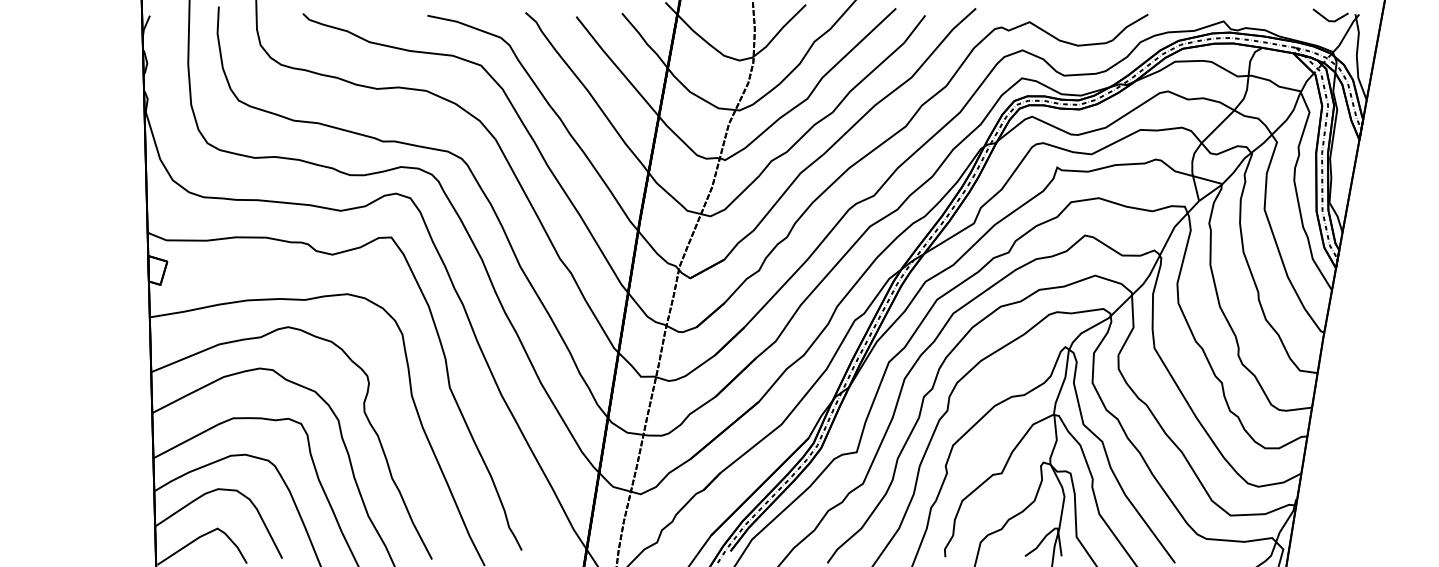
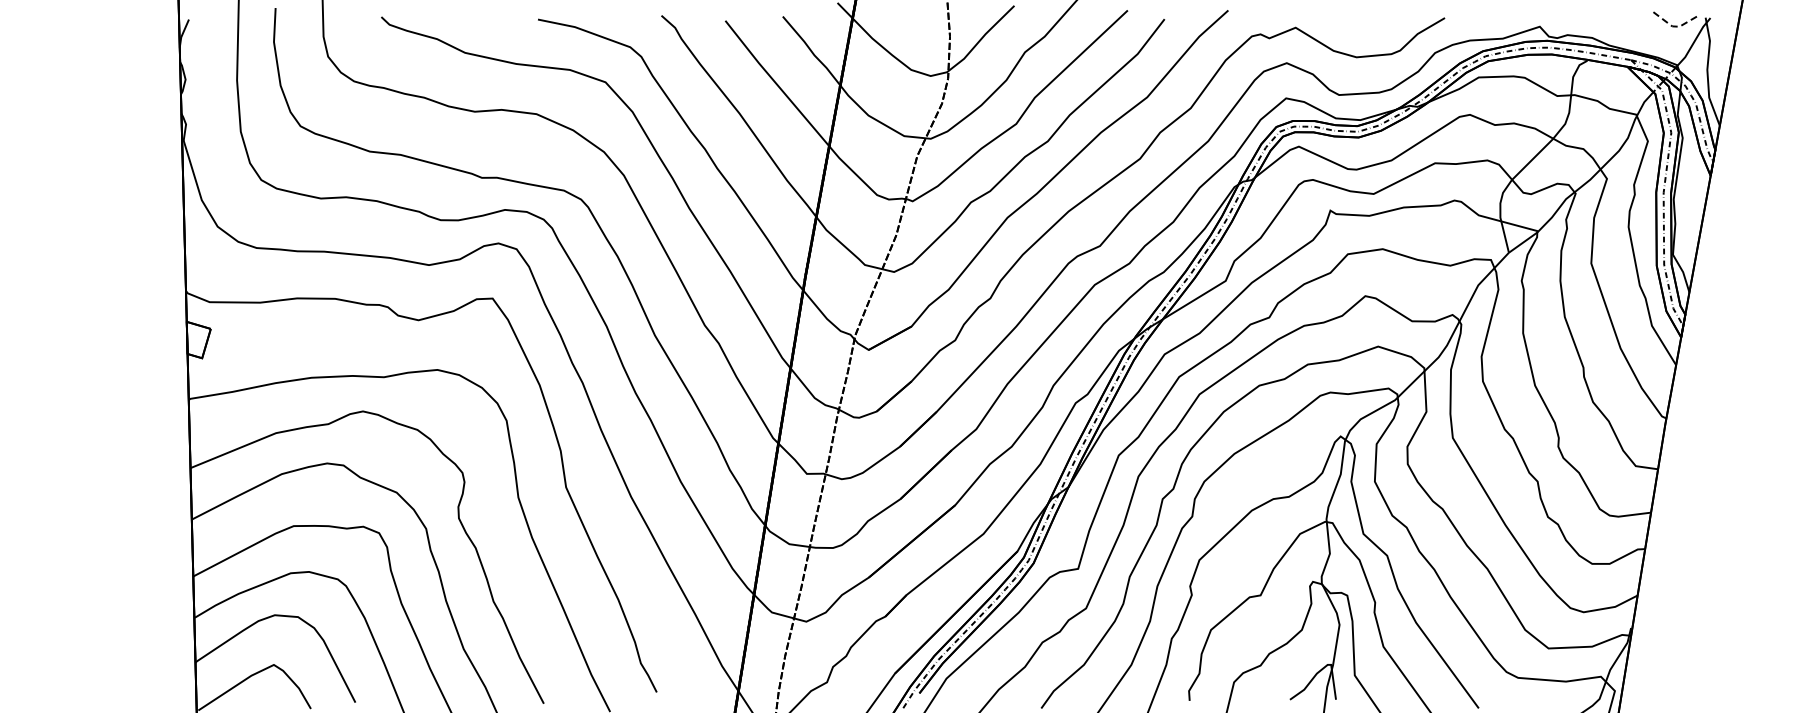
line: (1330, 21) -> (1674, 26), solid -> dashed

